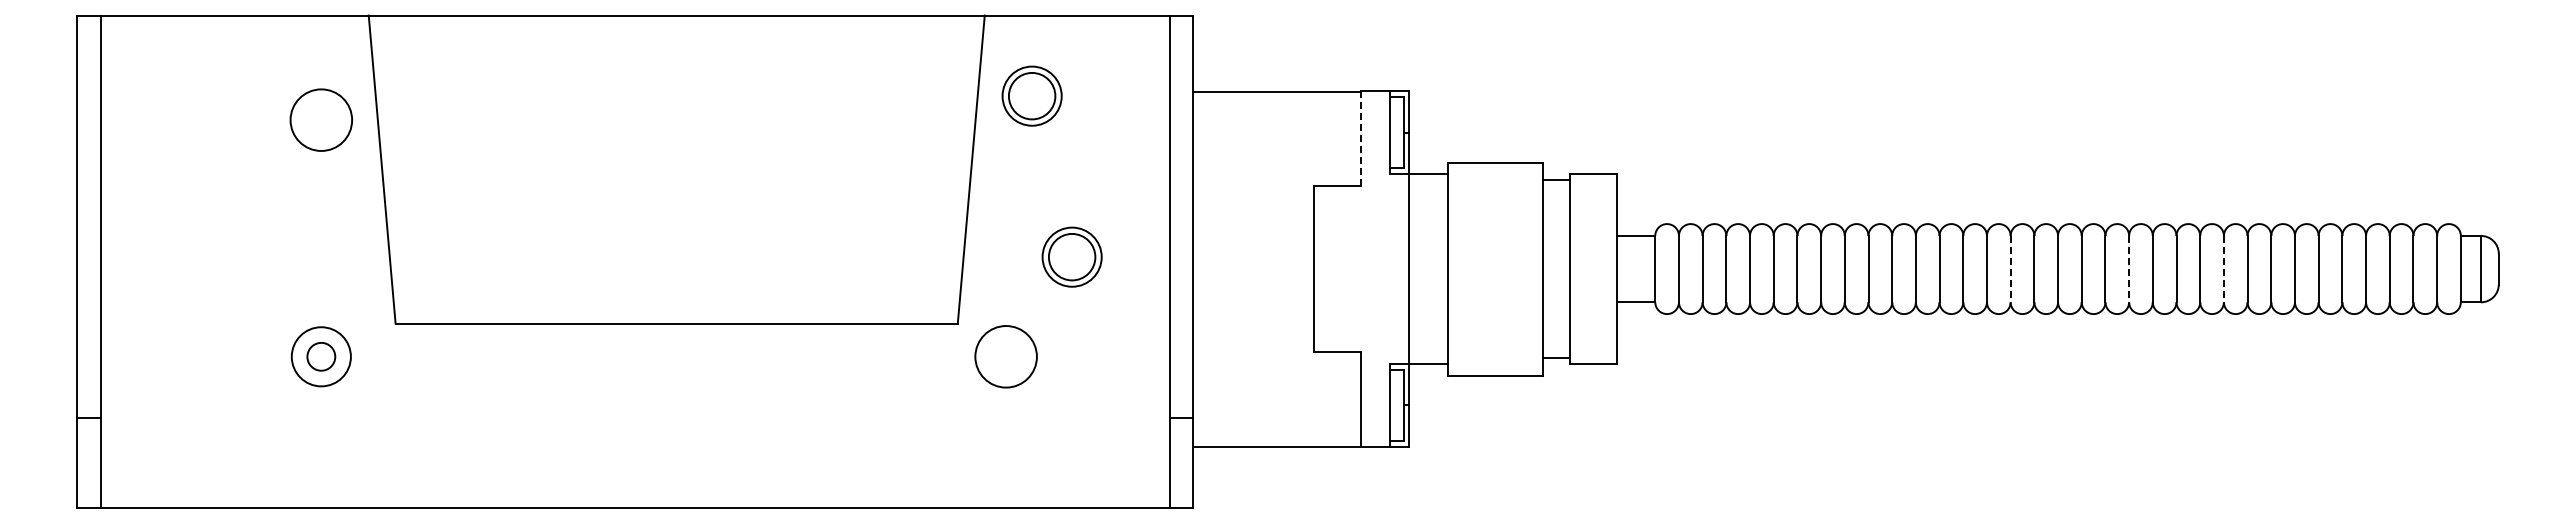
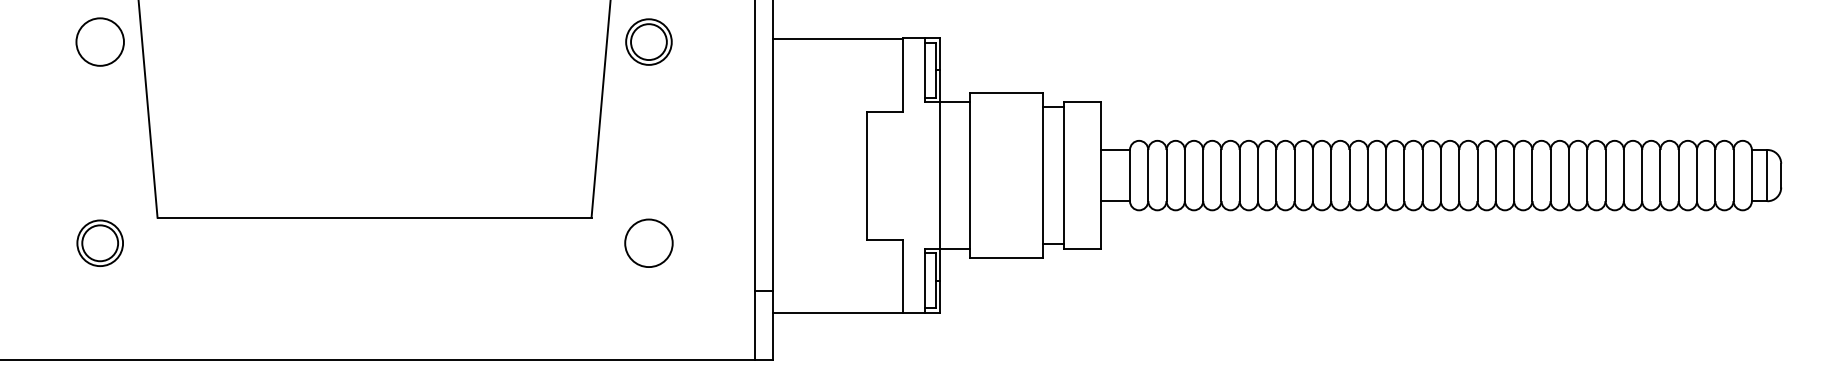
circle: (320, 119) -> (99, 41), moved
line: (1361, 139) -> (903, 75), dashed -> solid
part: (1071, 256) -> (679, 165), removed
line: (2010, 269) -> (1404, 175), dashed -> solid
line: (2129, 269) -> (1496, 175), dashed -> solid
line: (2223, 269) -> (1568, 175), dashed -> solid
circle: (321, 356) -> (100, 243), size x1.67
circle: (1005, 356) -> (648, 243), moved

